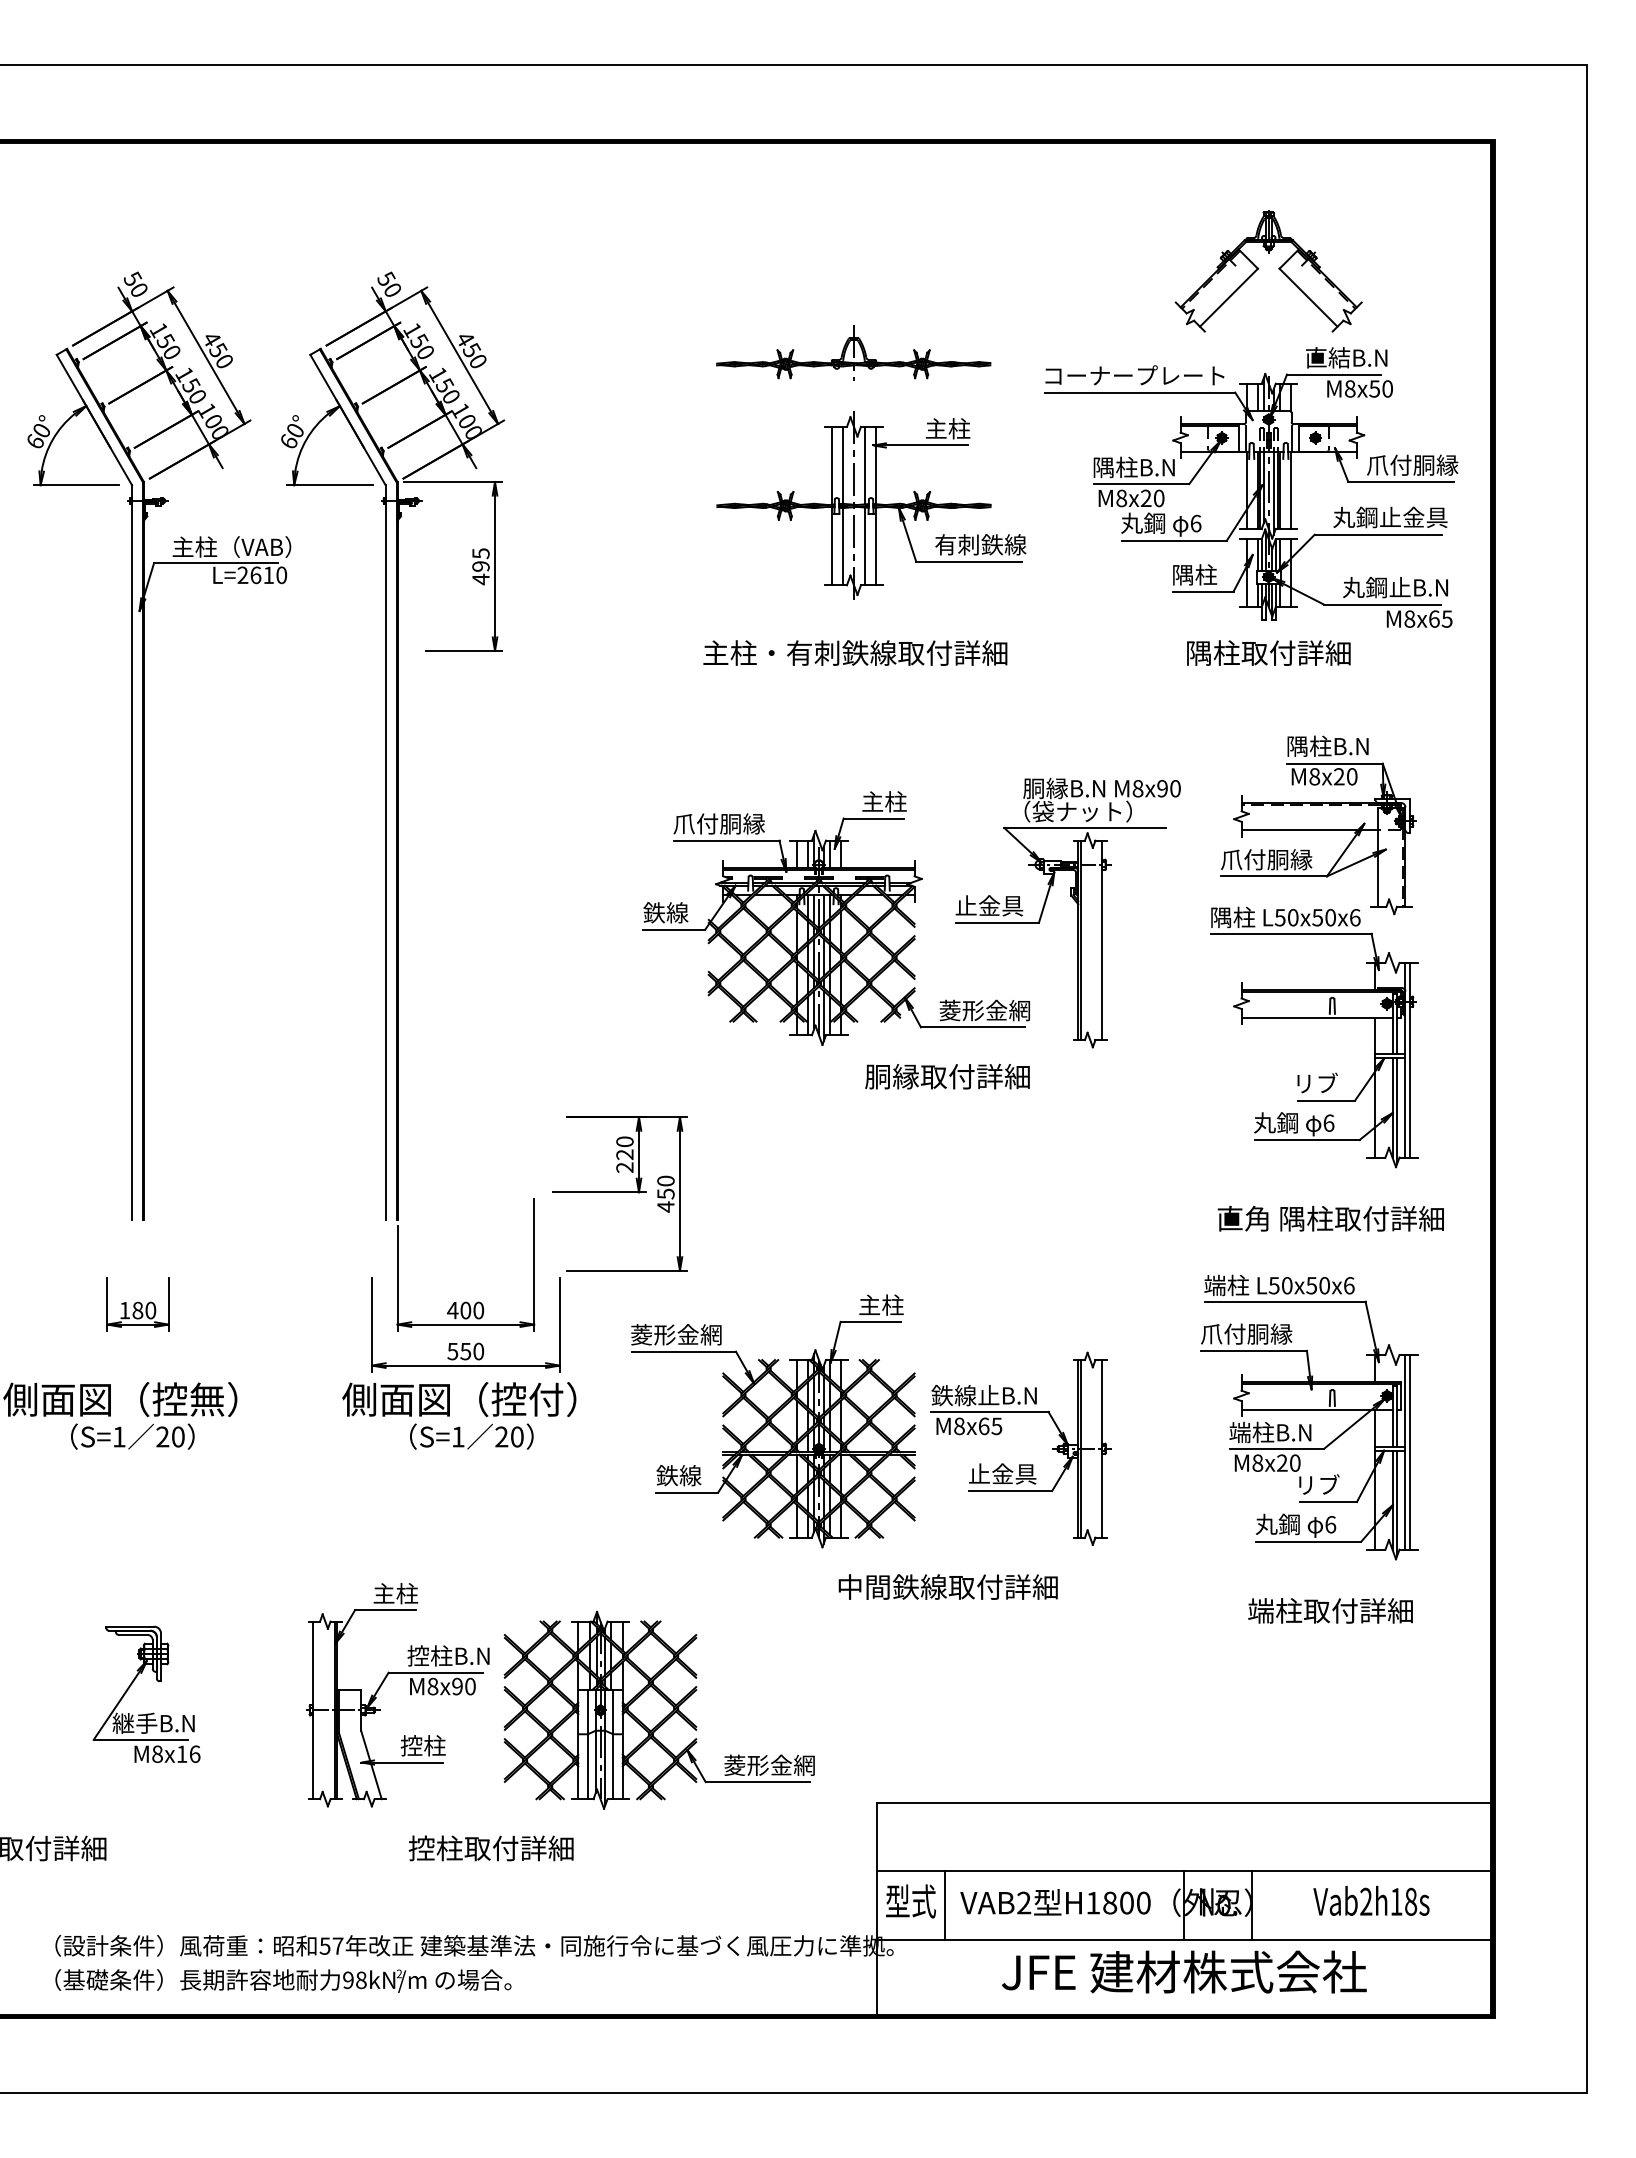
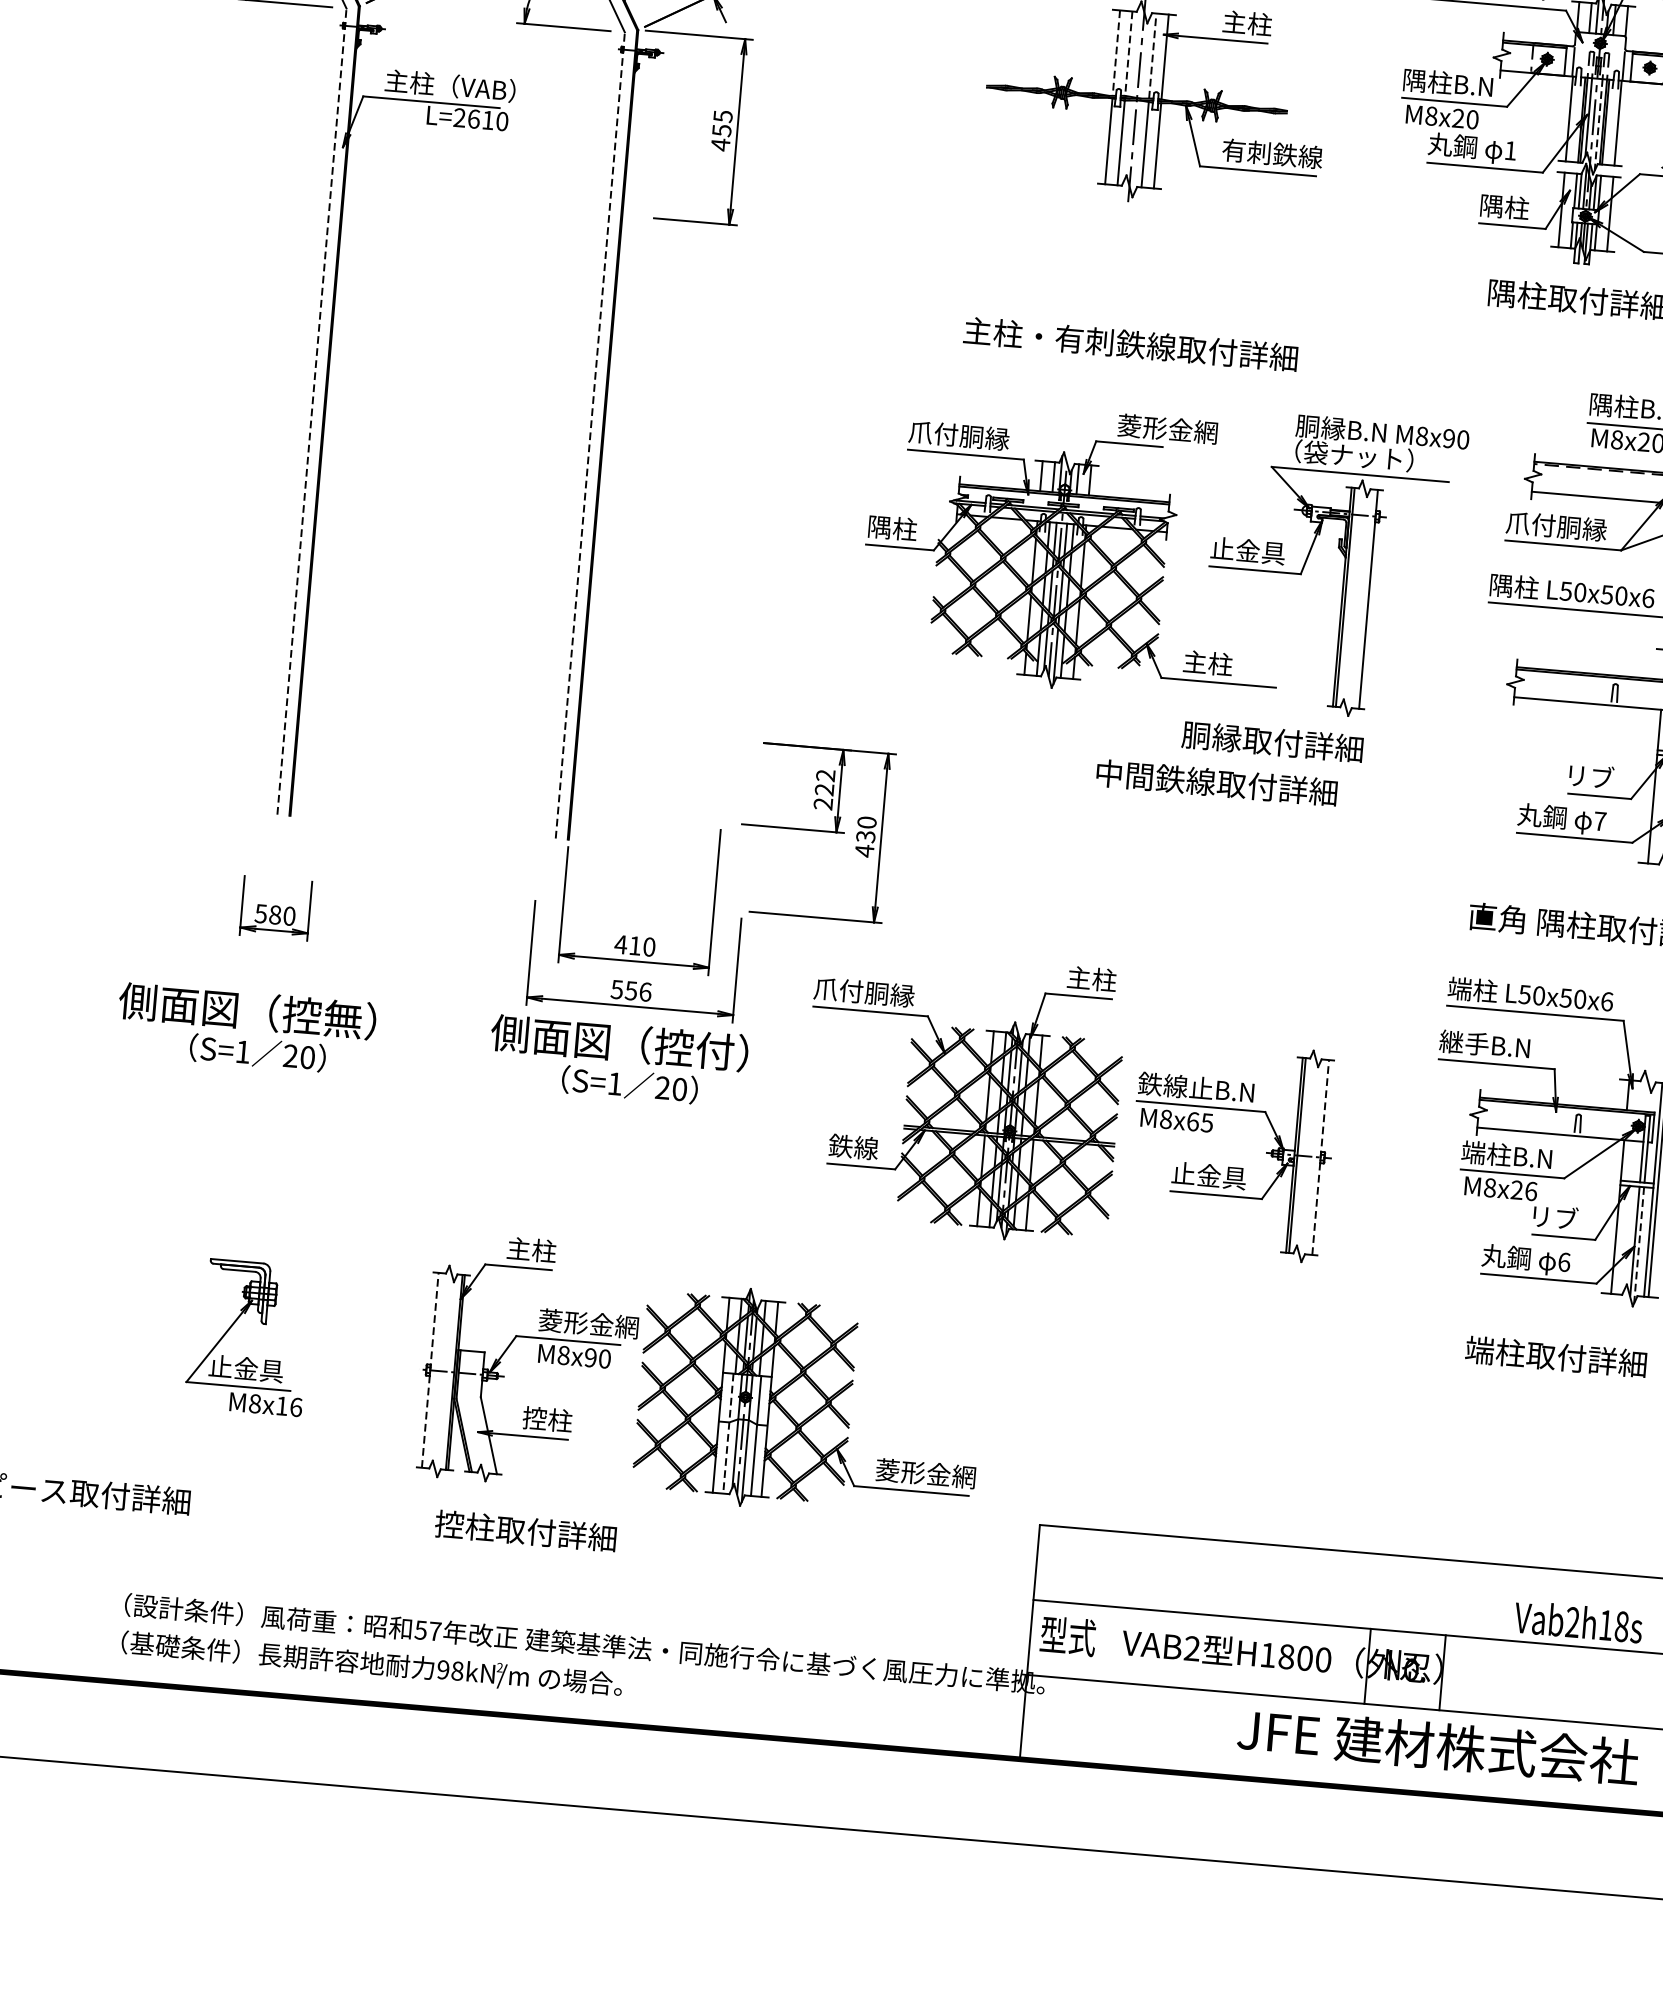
line: (831, 465) -> (1116, 52), solid -> dashed
line: (843, 465) -> (1129, 53), solid -> dashed
line: (864, 465) -> (1152, 55), solid -> dashed
line: (1273, 493) -> (1598, 125), solid -> dashed
text: (1196, 523) -> (1511, 150), 6 -> 1
text: (480, 566) -> (721, 130), 495 -> 455
text: (855, 652) -> (1130, 343), moved
text: (907, 801) -> (1167, 428), 主柱 -> 菱形金網
line: (132, 851) -> (312, 410), solid -> dashed
line: (385, 851) -> (590, 434), solid -> dashed
text: (665, 912) -> (891, 527), 鉄線 -> 隅柱
text: (984, 1010) -> (1232, 665), 菱形金網 -> 主柱
text: (947, 1076) -> (1272, 741), moved
text: (1328, 1122) -> (1599, 820), 6 -> 7
text: (624, 1141) -> (825, 775), 220 -> 222
text: (665, 1193) -> (865, 836), 450 -> 430
text: (124, 1310) -> (260, 913), 180 -> 580
text: (465, 1310) -> (634, 945), 400 -> 410
text: (1246, 1333) -> (1489, 1044), 爪付胴縁 -> 継手B.N
text: (676, 1334) -> (864, 991), 菱形金網 -> 爪付胴縁
text: (478, 1351) -> (645, 991), 550 -> 556
line: (1102, 1448) -> (1321, 1157), solid -> dashed
text: (1295, 1462) -> (1531, 1190), M8x20 -> M8x26
line: (1397, 1503) -> (1639, 1245), solid -> dashed
text: (947, 1586) -> (1216, 782), moved
text: (452, 1655) -> (588, 1323), 控柱B.N -> 菱形金網
line: (313, 1710) -> (430, 1370), solid -> dashed
text: (153, 1722) -> (253, 1368), 継手B.N -> 止金具
line: (587, 1744) -> (727, 1433), solid -> dashed
text: (490, 1848) -> (524, 1531), moved
text: (1371, 1900) -> (1578, 1621), moved
line: (945, 1905) -> (1105, 1643), removed
text: (1184, 1971) -> (1438, 1745), moved

